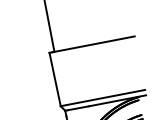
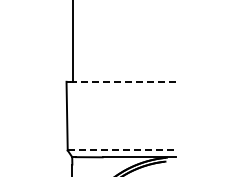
line: (93, 44) -> (123, 81), solid -> dashed
line: (103, 98) -> (122, 150), solid -> dashed

